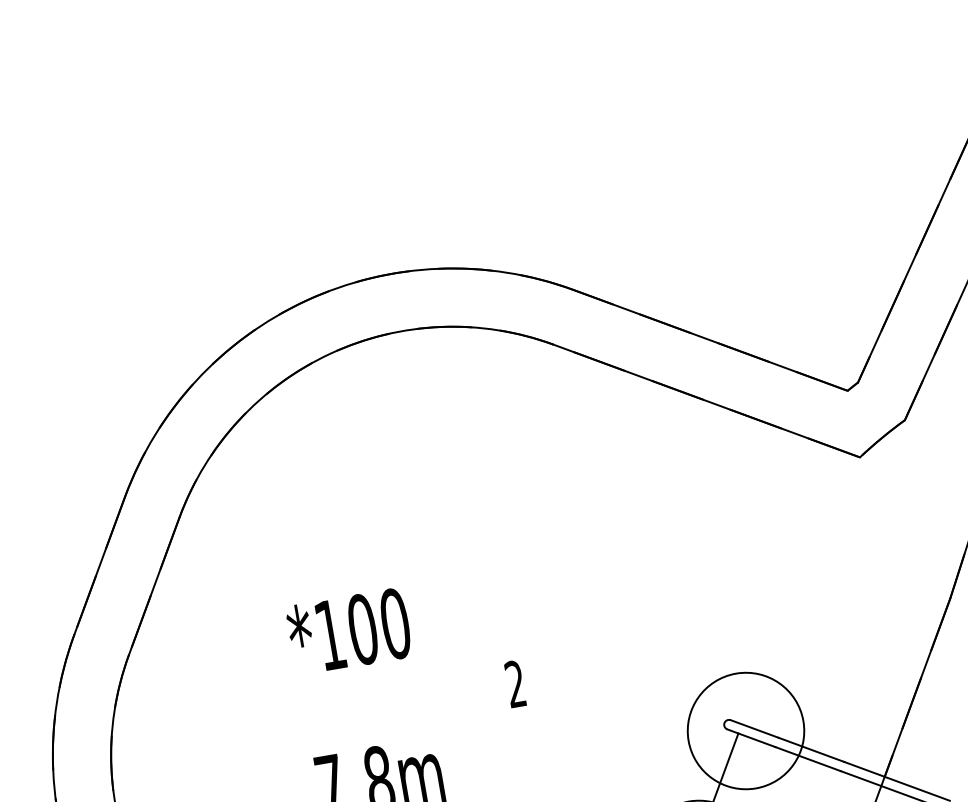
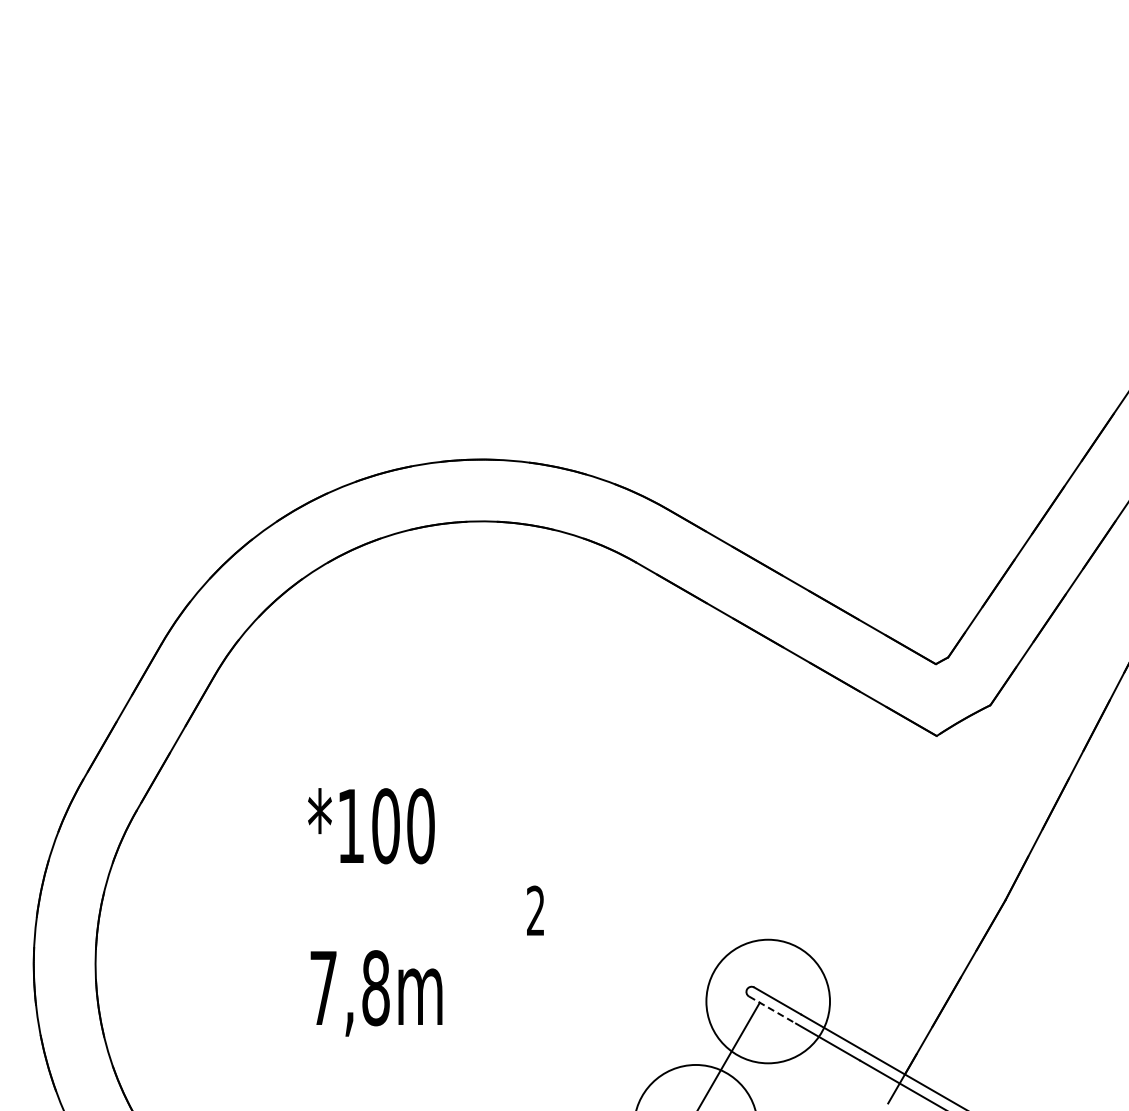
line: (751, 738) -> (772, 1010), solid -> dashed

